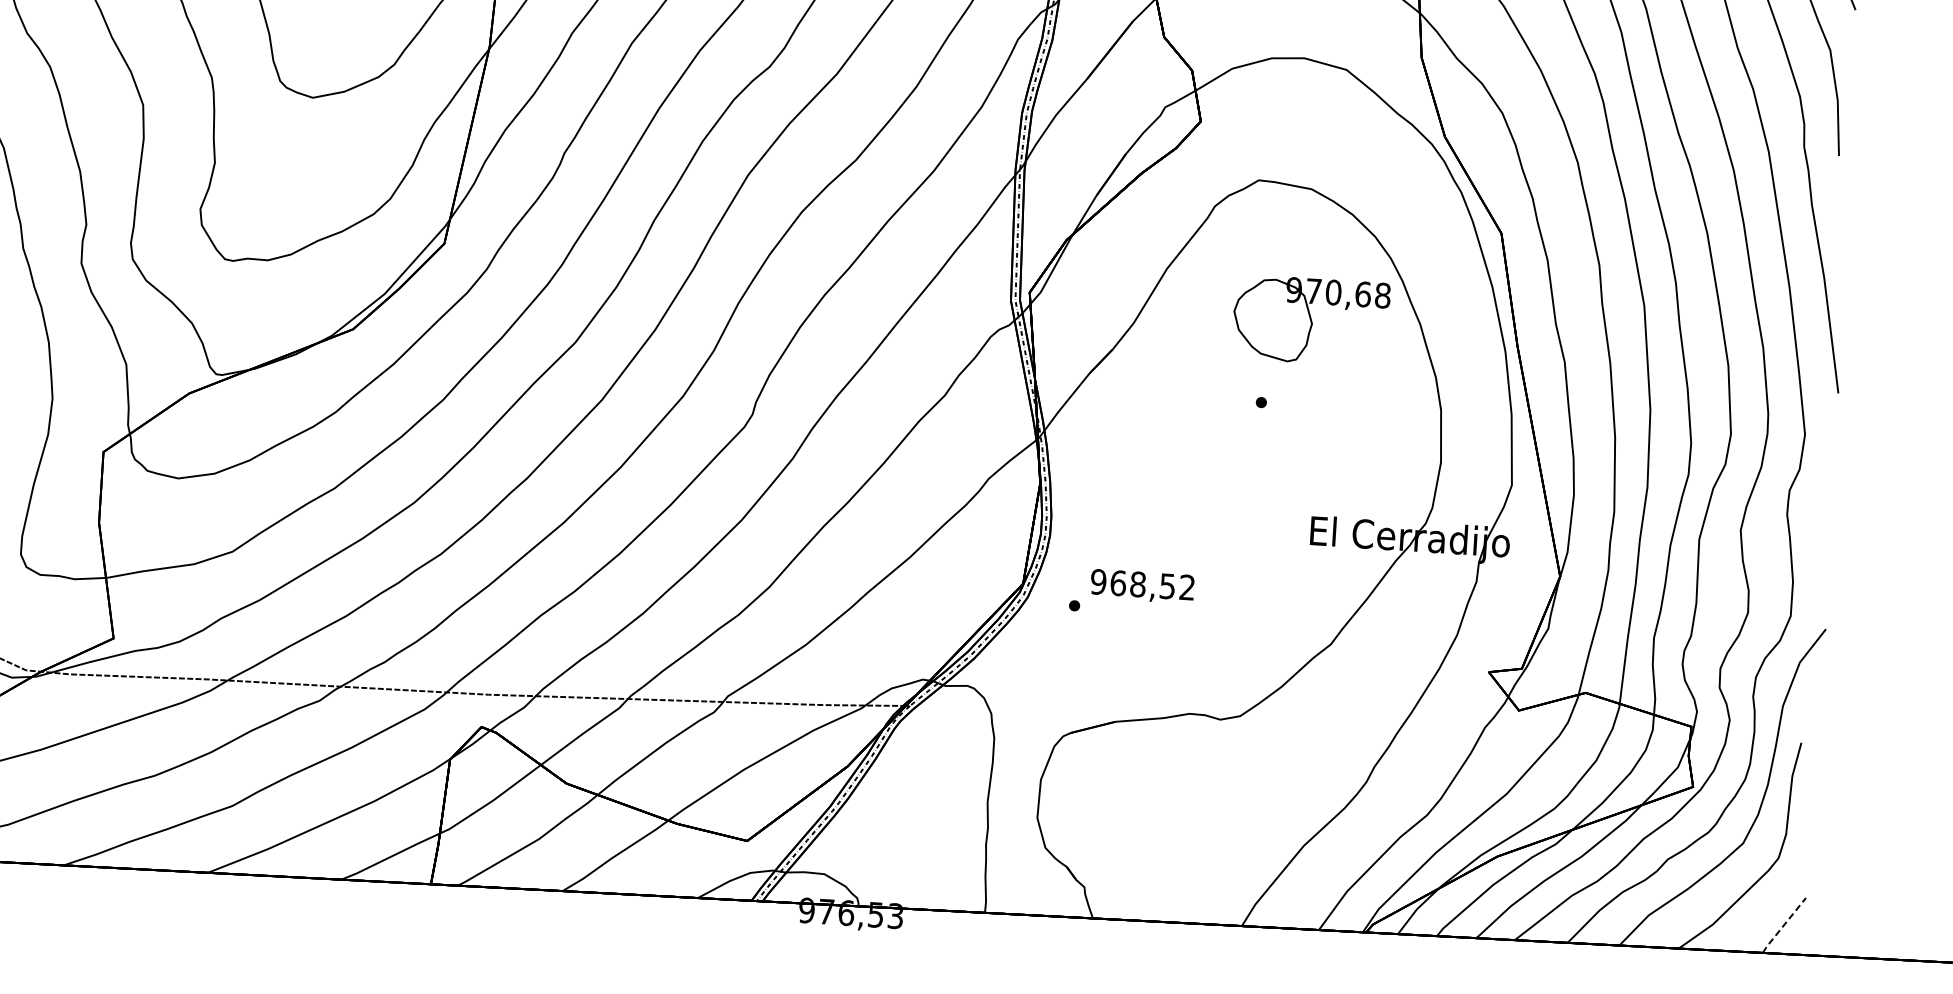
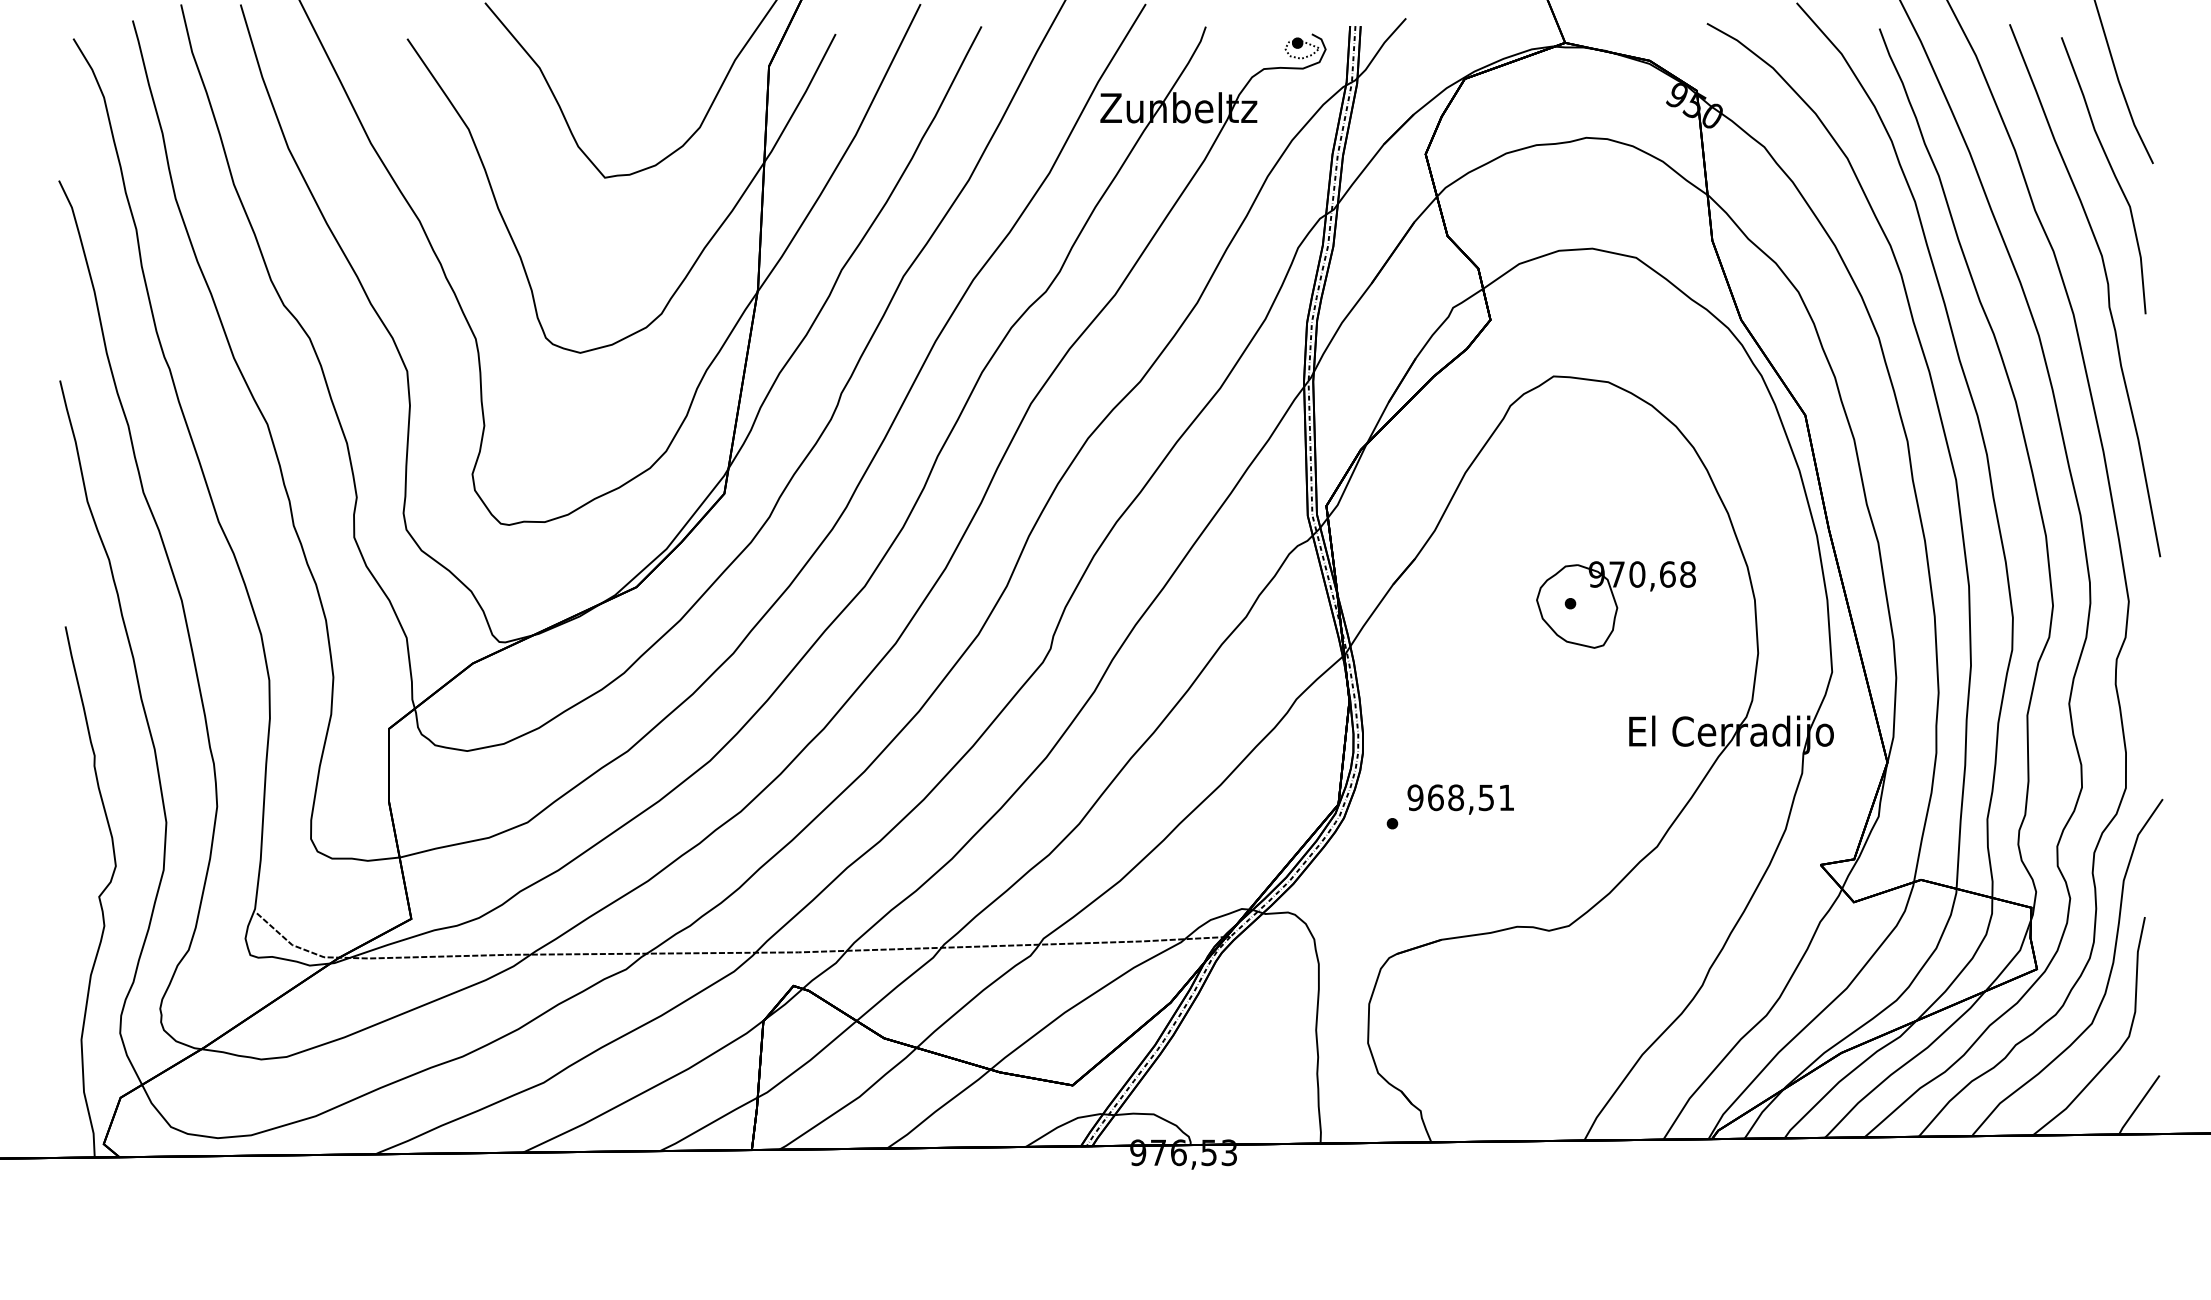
part: (1310, 320) -> (1615, 604), moved
text: (1187, 587) -> (1506, 797), 968,52 -> 968,51
line: (1783, 925) -> (2138, 1105), dashed -> solid

